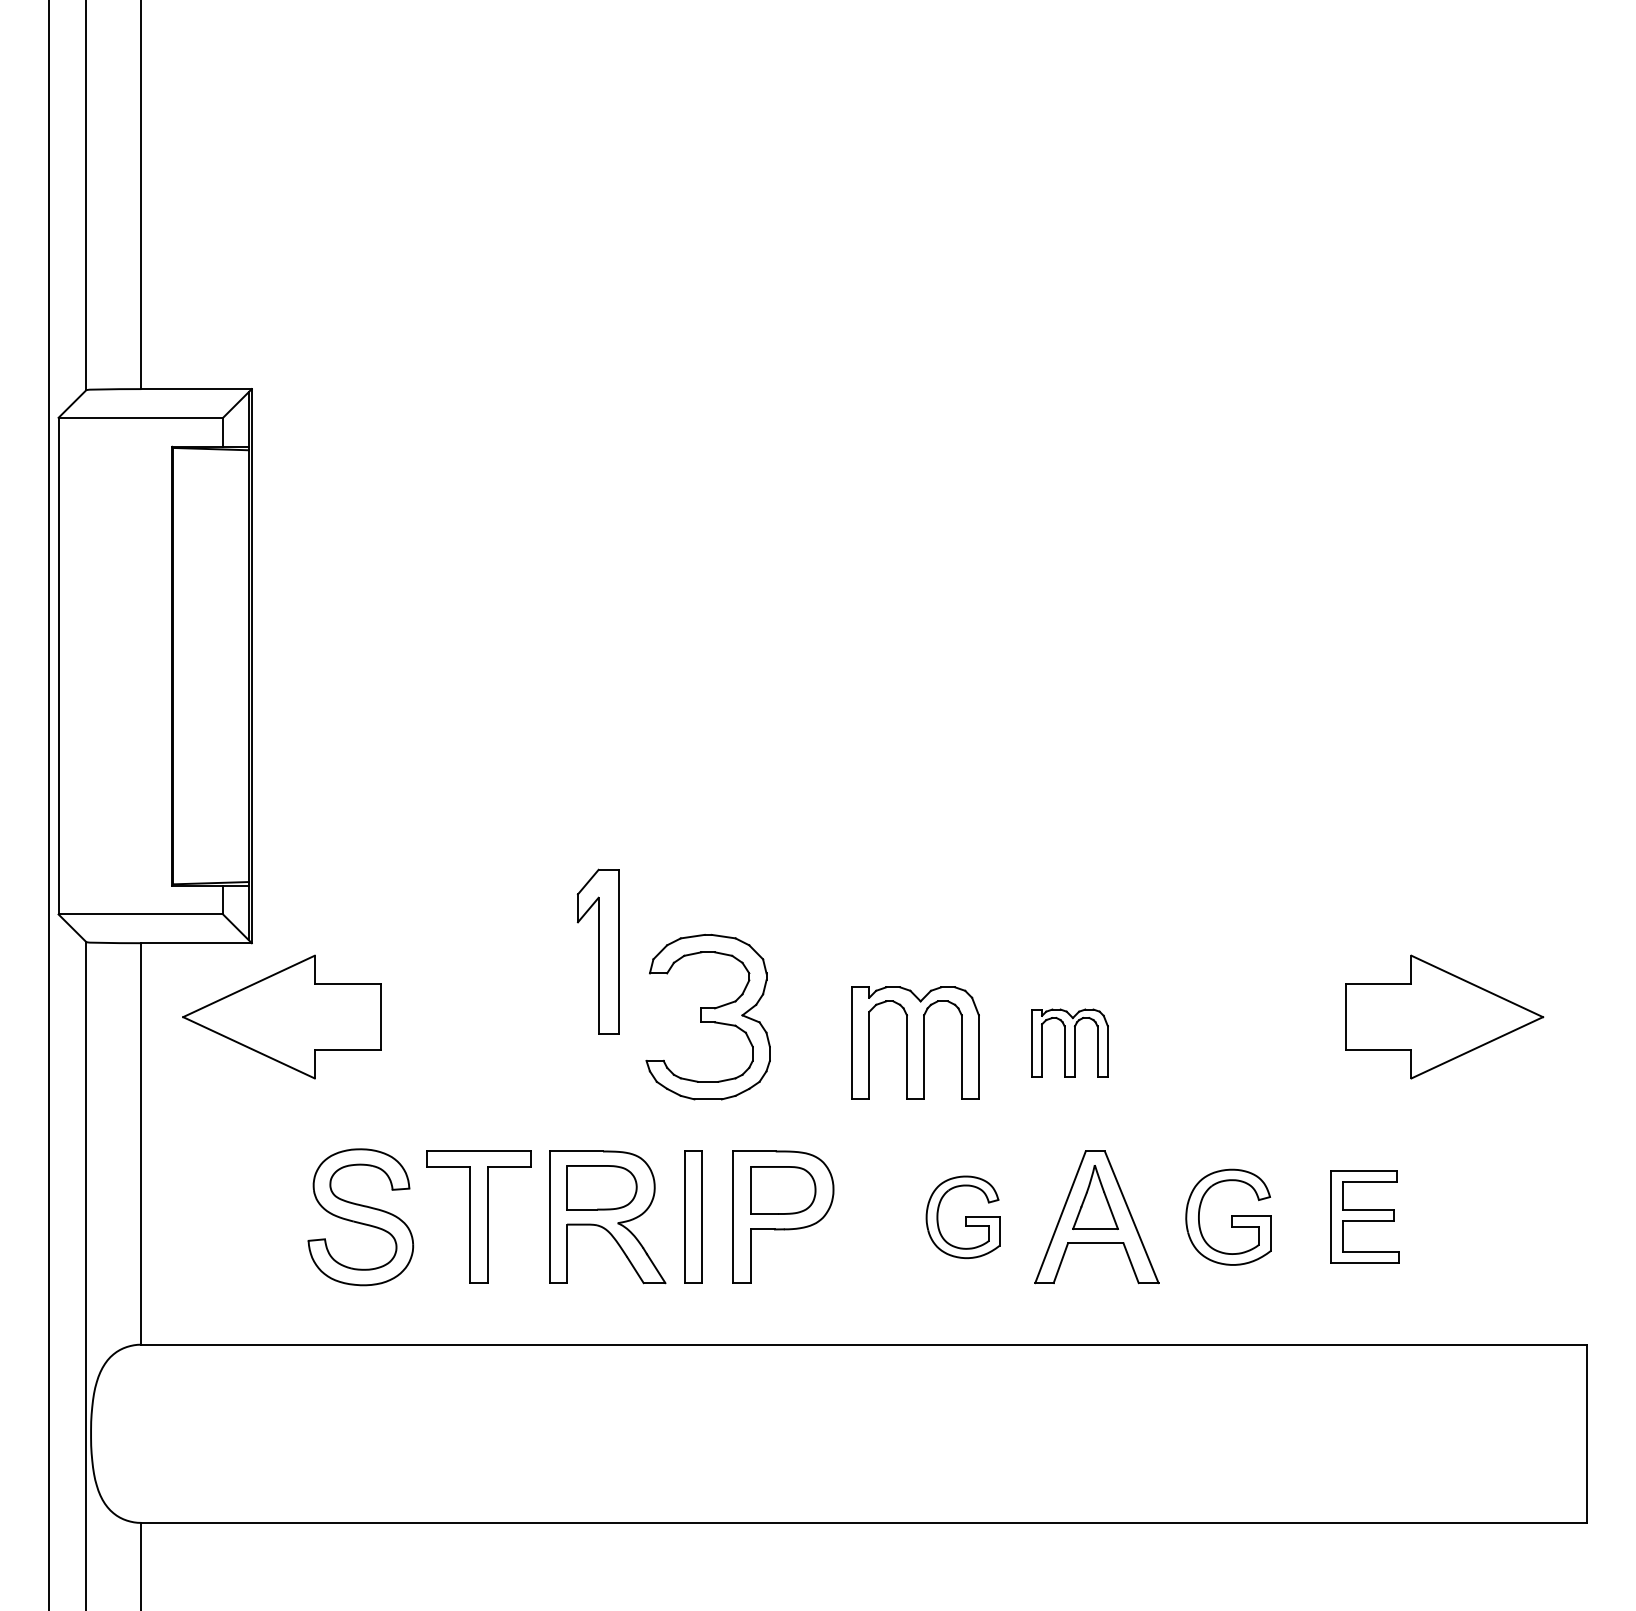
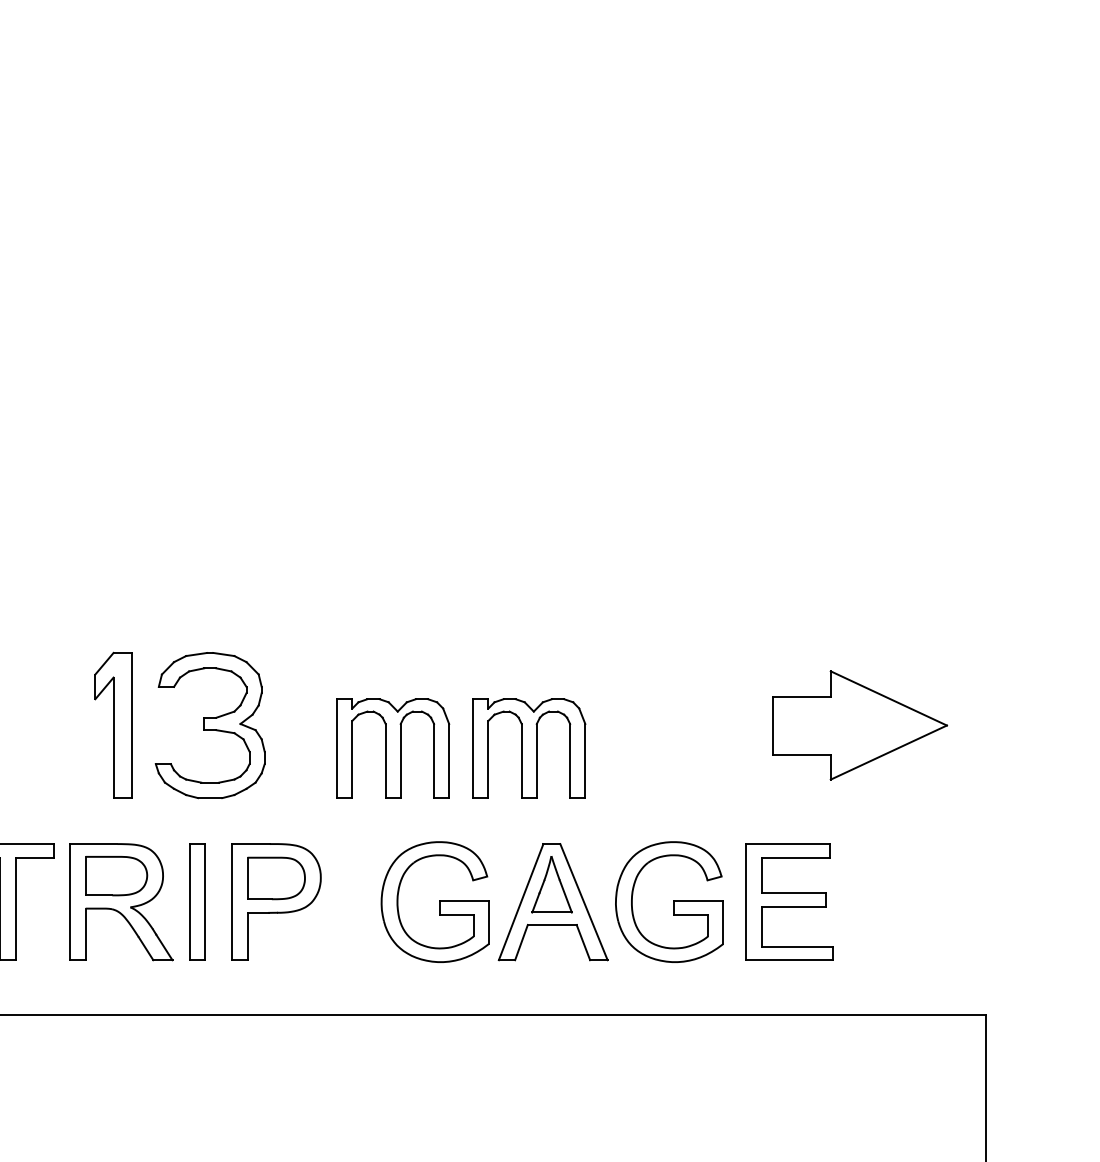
part: (597, 951) -> (112, 724), moved
part: (1069, 1042) -> (529, 747), size x1.67
part: (1364, 1216) -> (789, 901), size x1.43
part: (962, 1217) -> (434, 902), size x1.67
part: (1228, 1217) -> (669, 902), size x1.43

